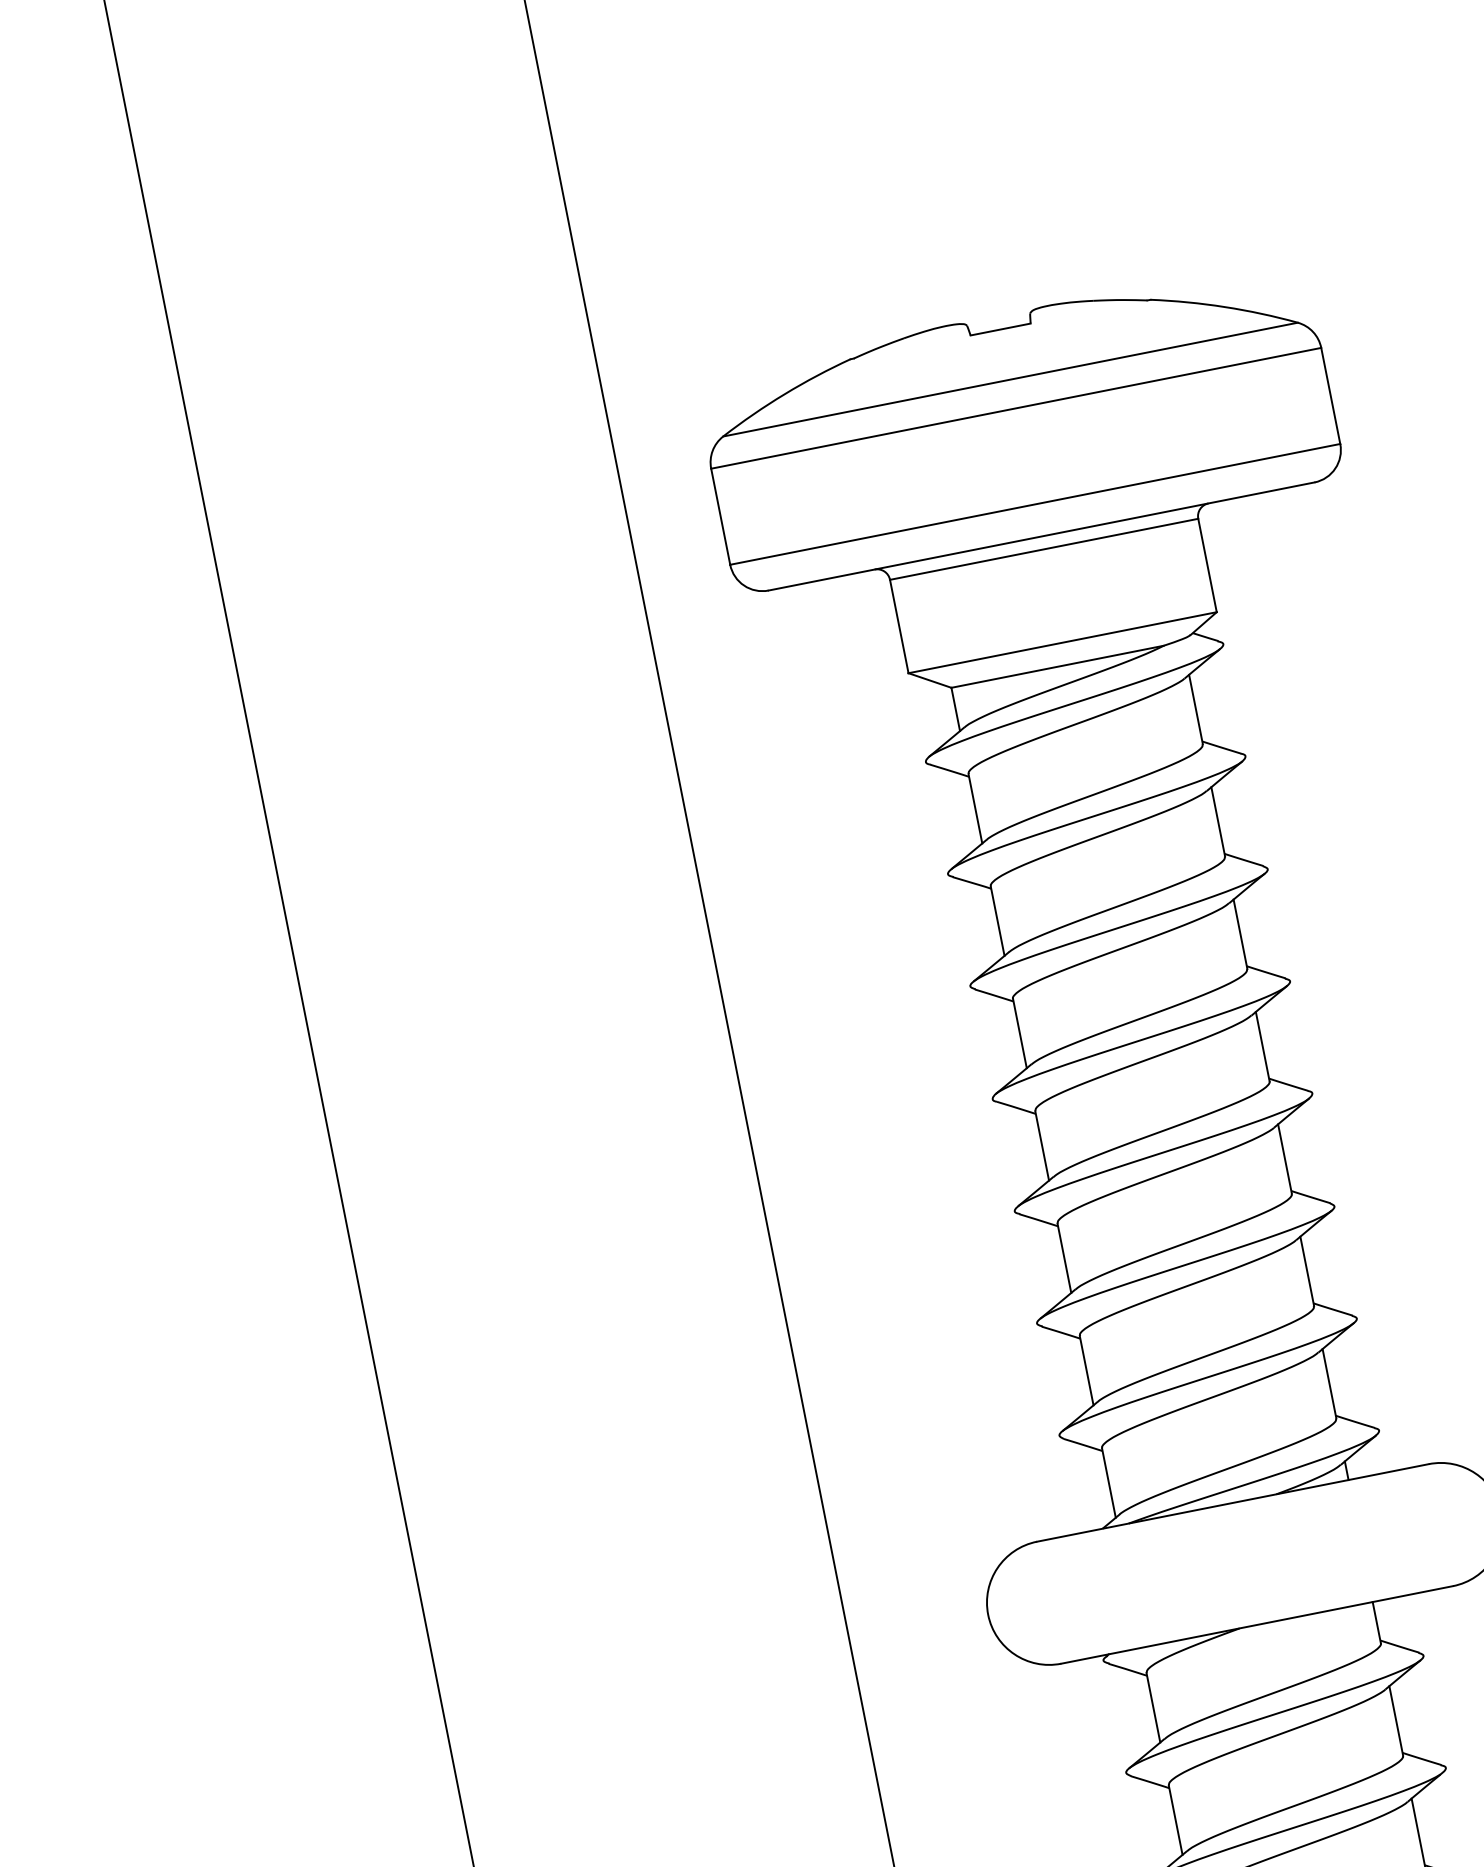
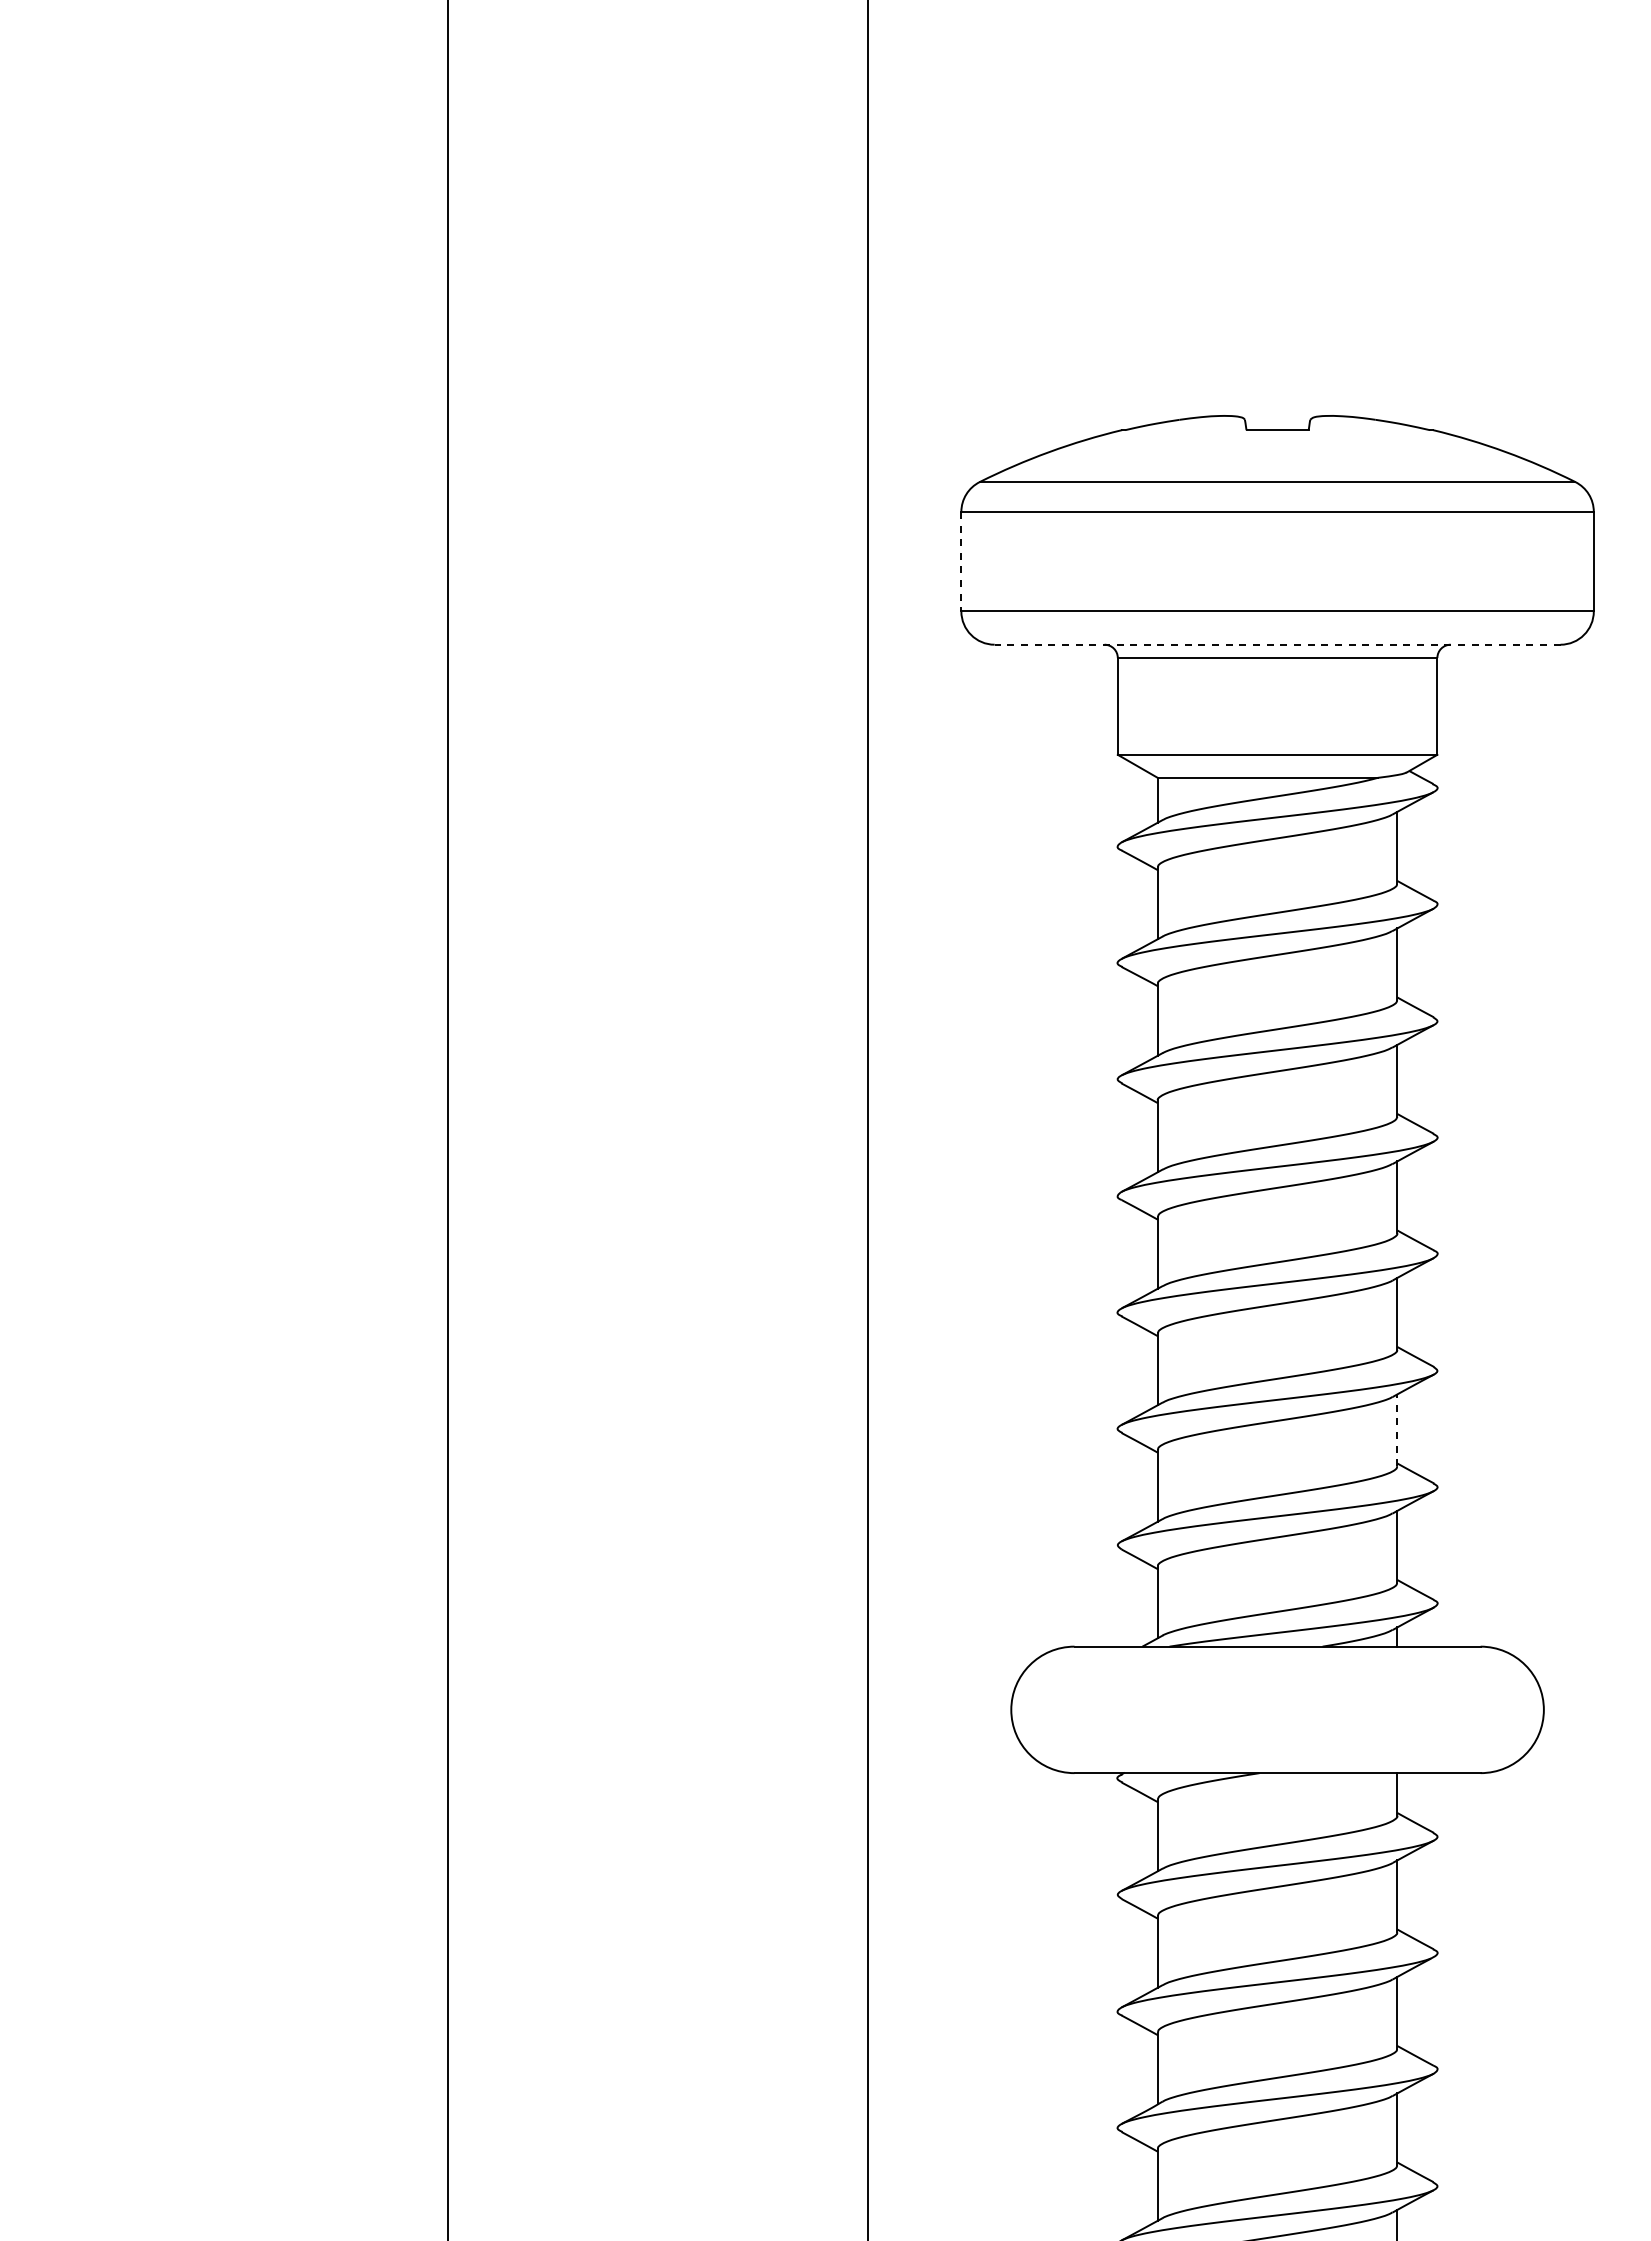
line: (720, 516) -> (961, 561), solid -> dashed
line: (1041, 536) -> (1277, 644), solid -> dashed
line: (1307, 1271) -> (1397, 1430), solid -> dashed

